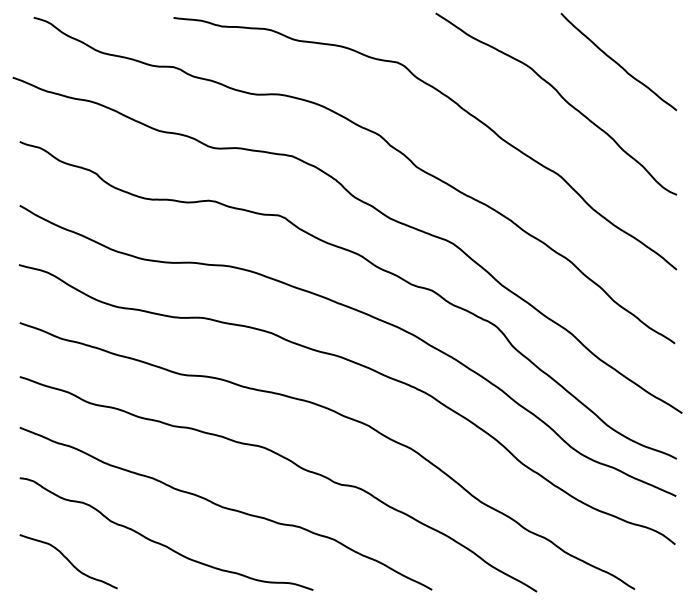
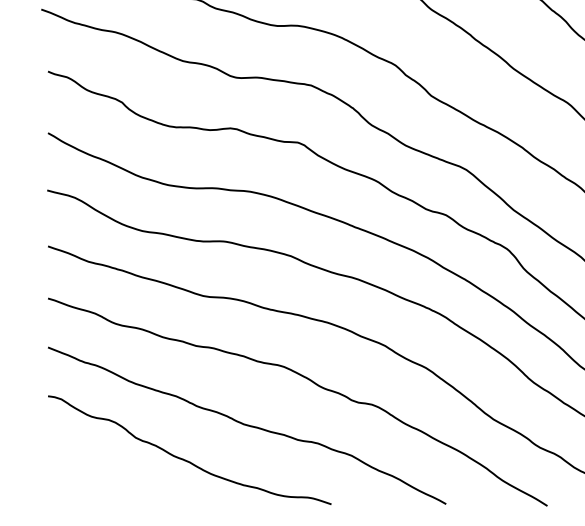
curve: (68, 561) -> (95, 476), removed

